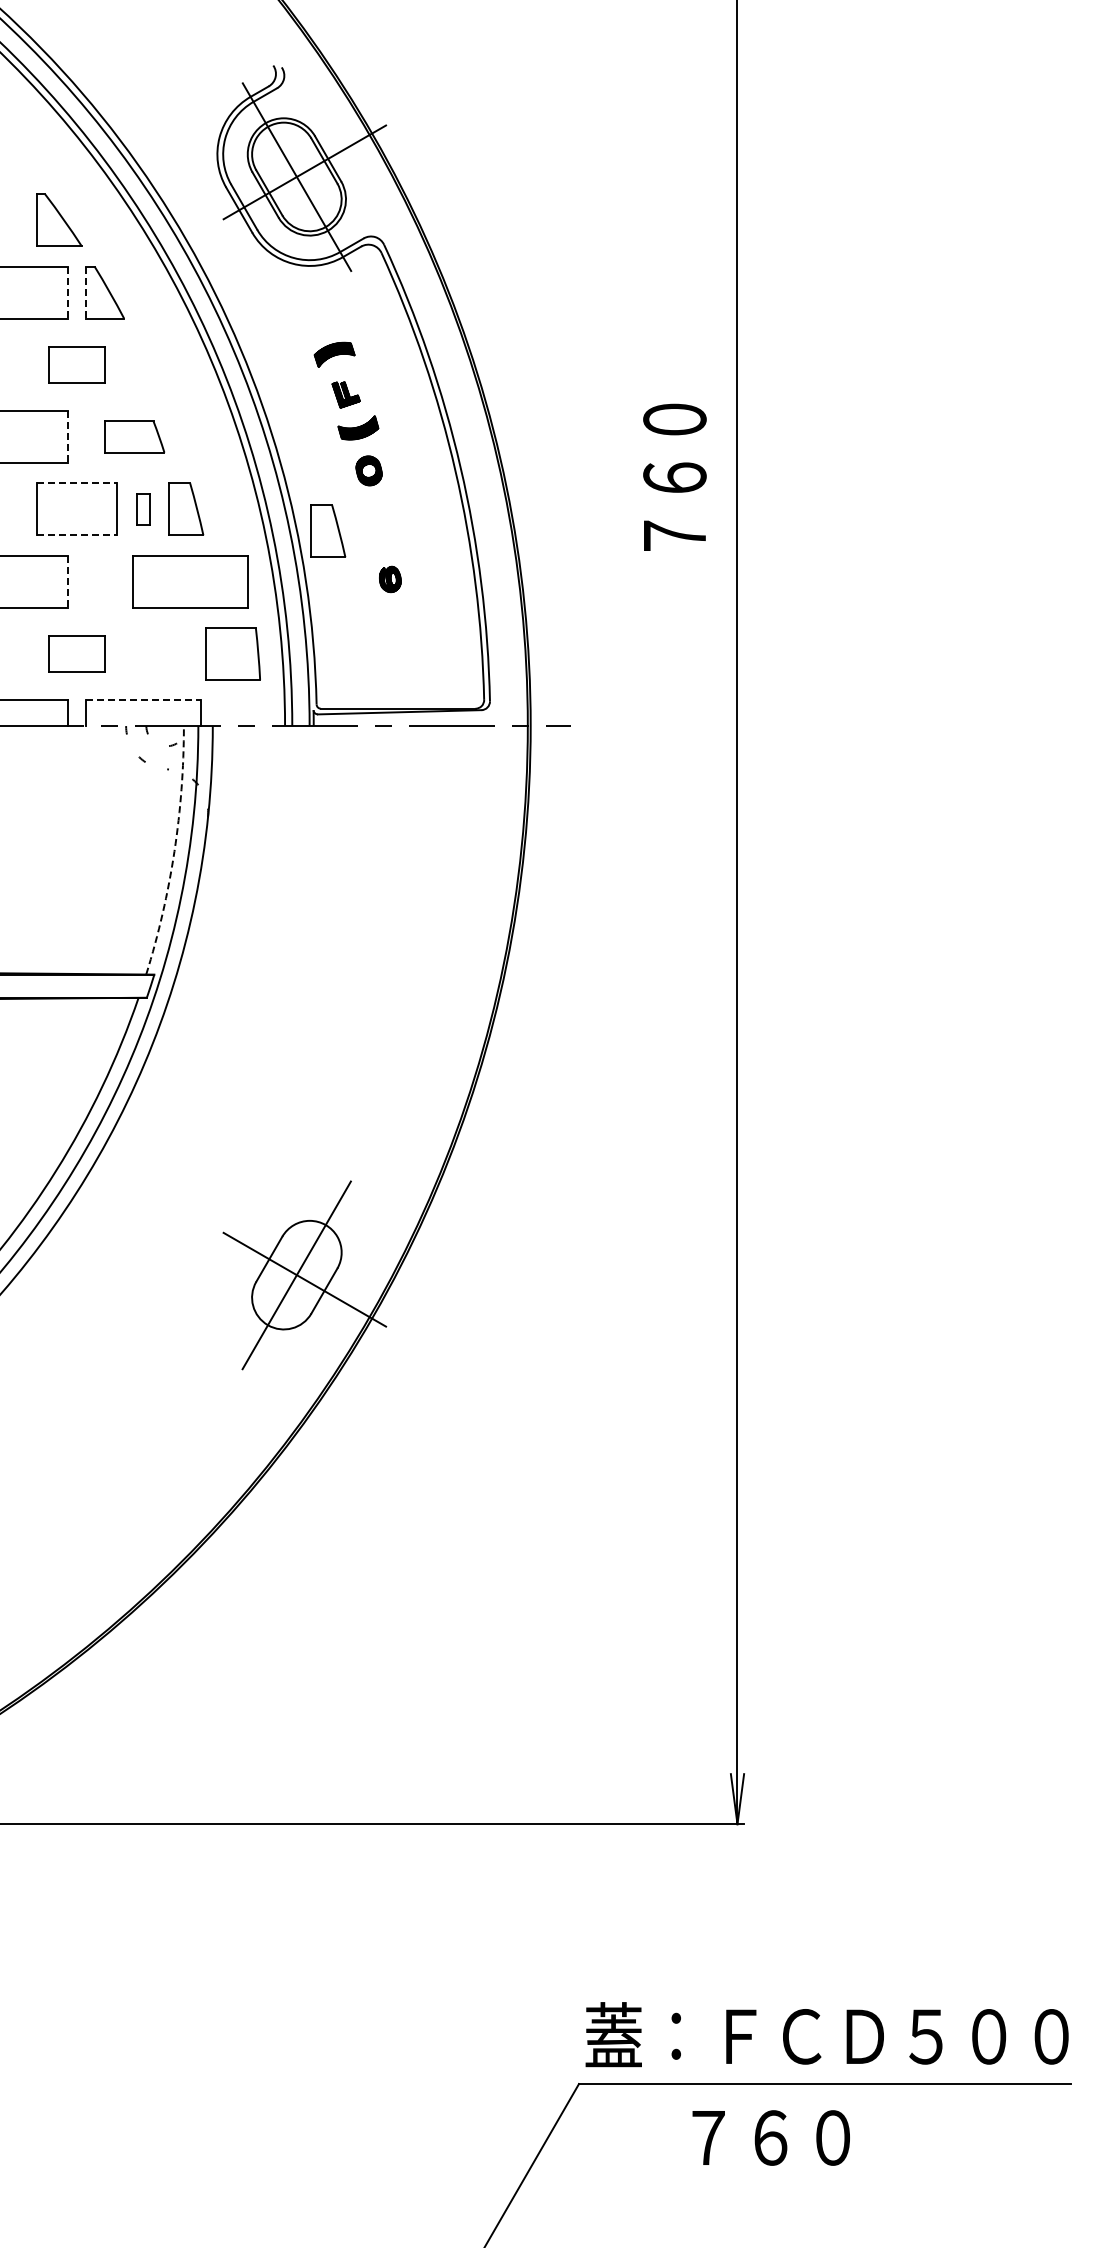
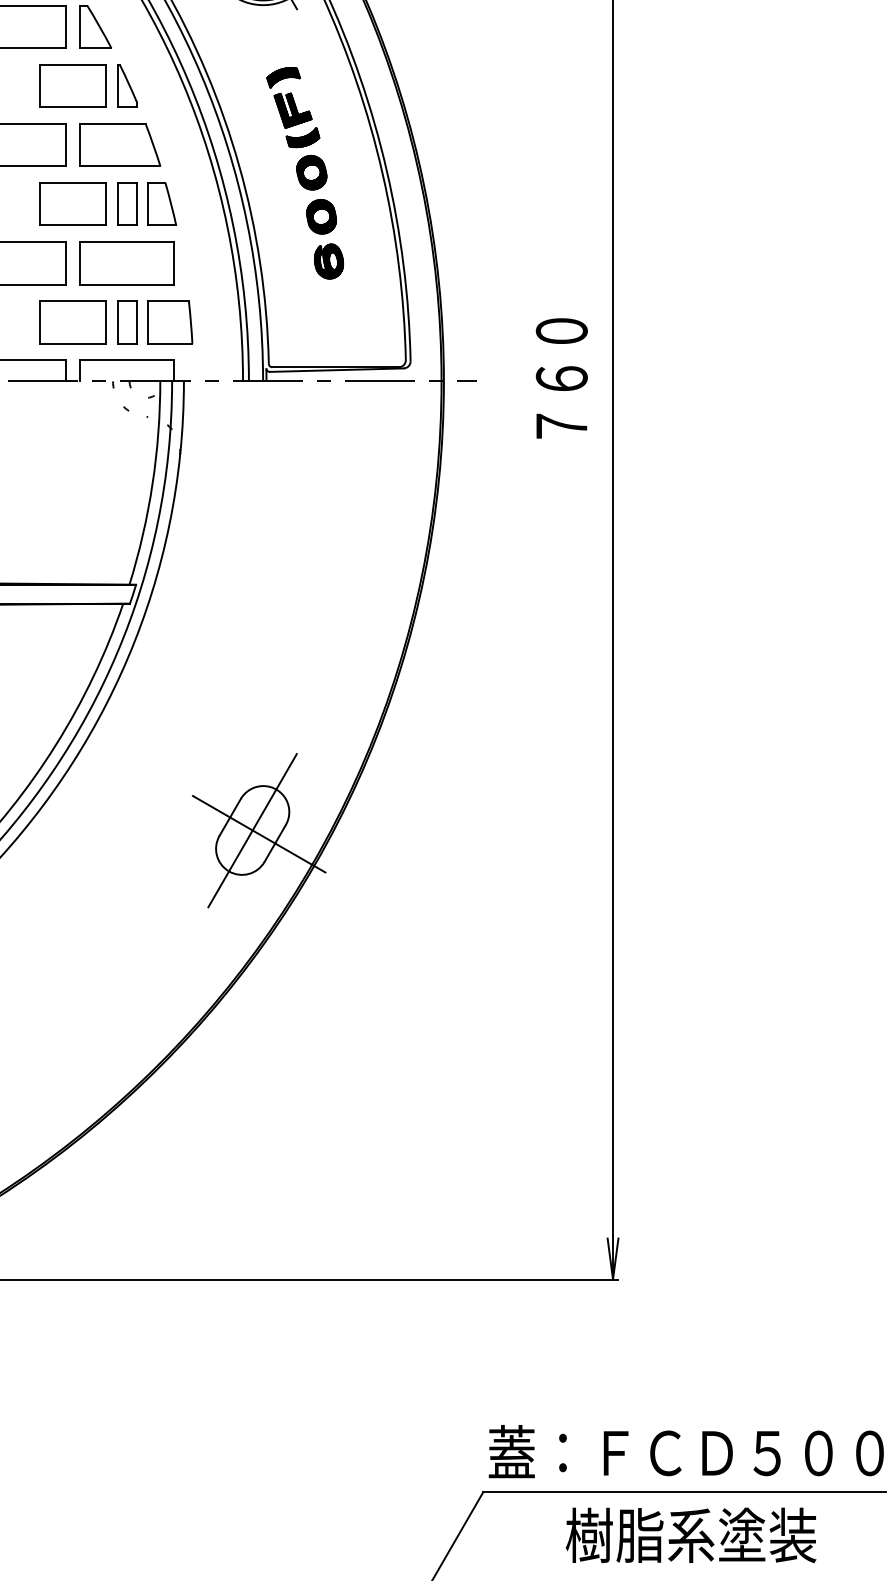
line: (68, 293) -> (65, 27), dashed -> solid
line: (85, 293) -> (79, 27), dashed -> solid
part: (76, 364) -> (72, 85), size x1.43
part: (143, 364) -> (127, 85), added
part: (345, 394) -> (292, 110), size x1.67
part: (134, 436) -> (119, 144), size x1.67
line: (68, 437) -> (65, 145), dashed -> solid
part: (368, 470) -> (311, 172), size x1.43
text: (674, 476) -> (561, 377), moved
line: (77, 483) -> (73, 183), dashed -> solid
part: (143, 508) -> (127, 203), size x1.67
part: (380, 524) -> (321, 216), added
part: (328, 530) -> (278, 221), removed
line: (77, 535) -> (73, 225), dashed -> solid
part: (390, 579) -> (329, 261), size x1.67
part: (190, 581) -> (127, 263), moved
line: (68, 582) -> (65, 264), dashed -> solid
part: (76, 653) -> (72, 322), size x1.43
part: (143, 653) -> (127, 322), added
part: (232, 653) -> (169, 322), moved
line: (143, 700) -> (127, 360), dashed -> solid
arc: (174, 851) -> (152, 484), dashed -> solid
text: (832, 2137) -> (690, 1535), ７６０ -> 樹脂系塗装

